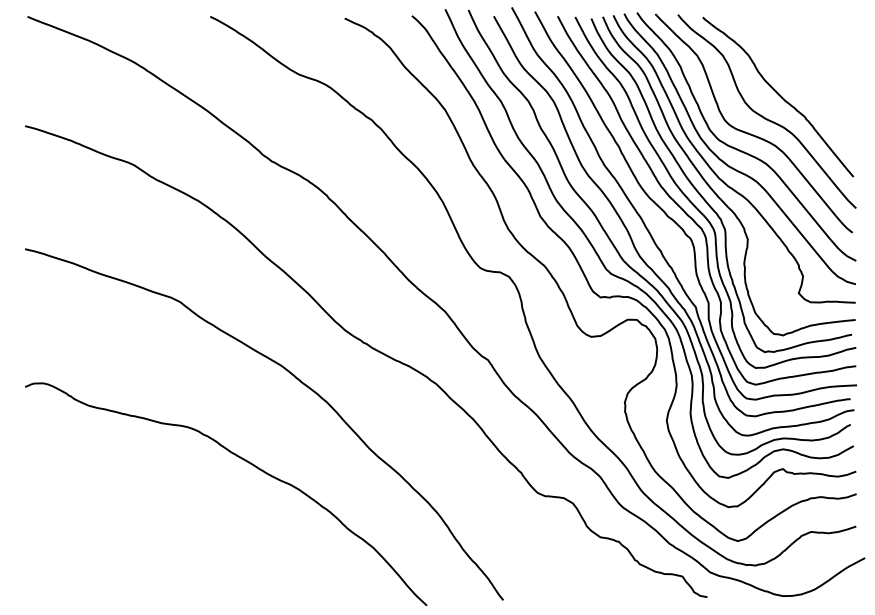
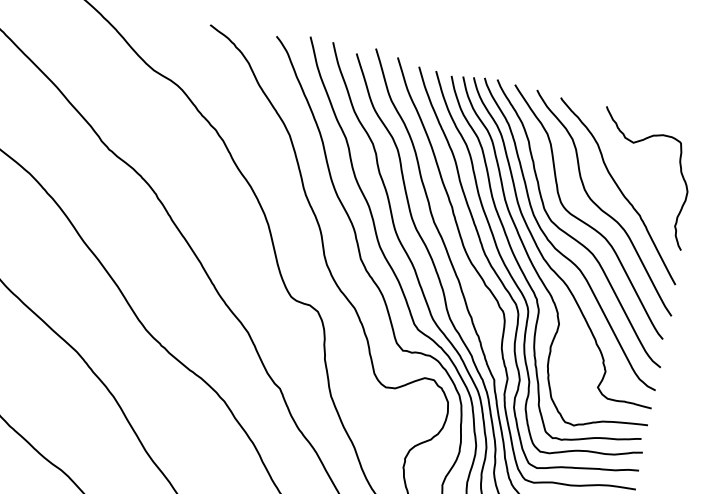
curve: (783, 47) -> (633, 143), added

